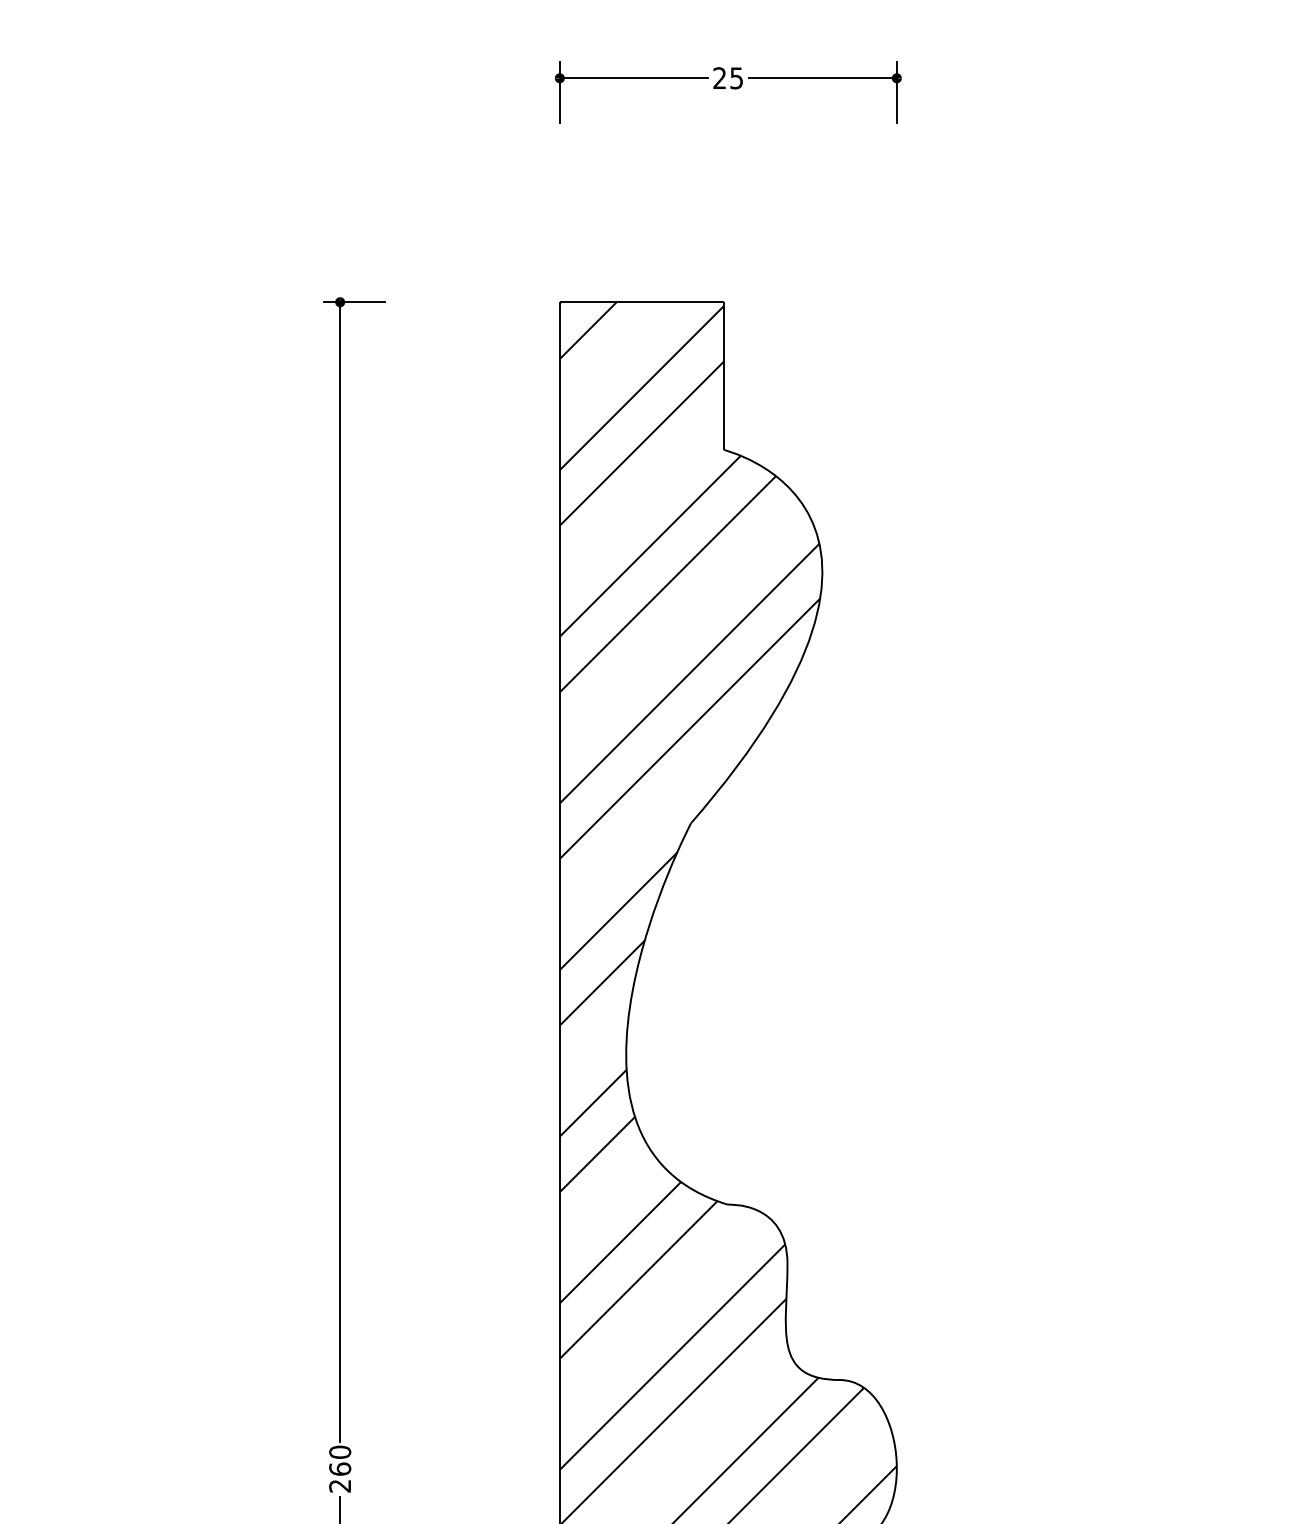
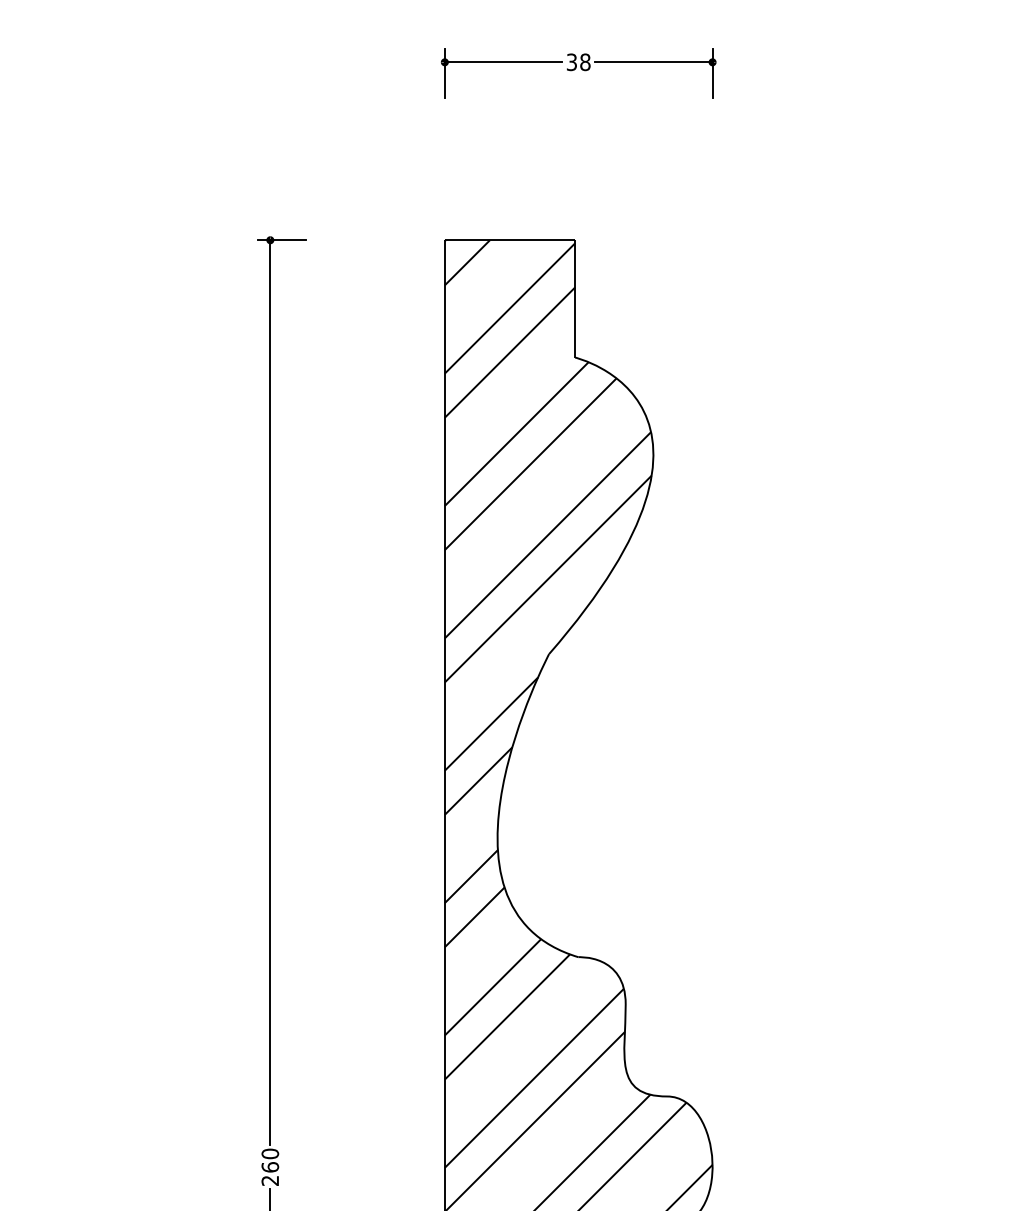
text: (728, 78) -> (578, 62), 25 -> 38

